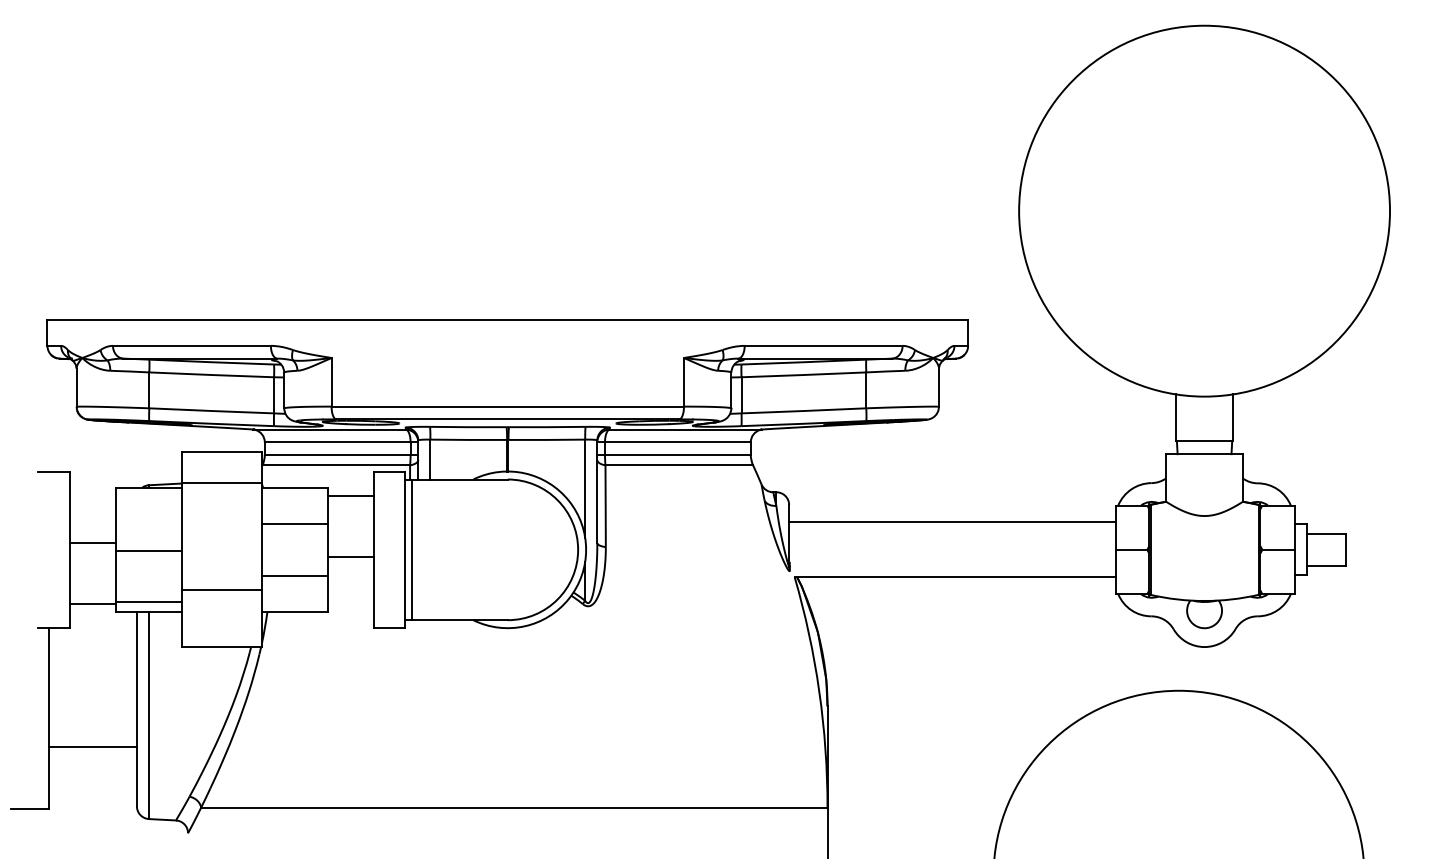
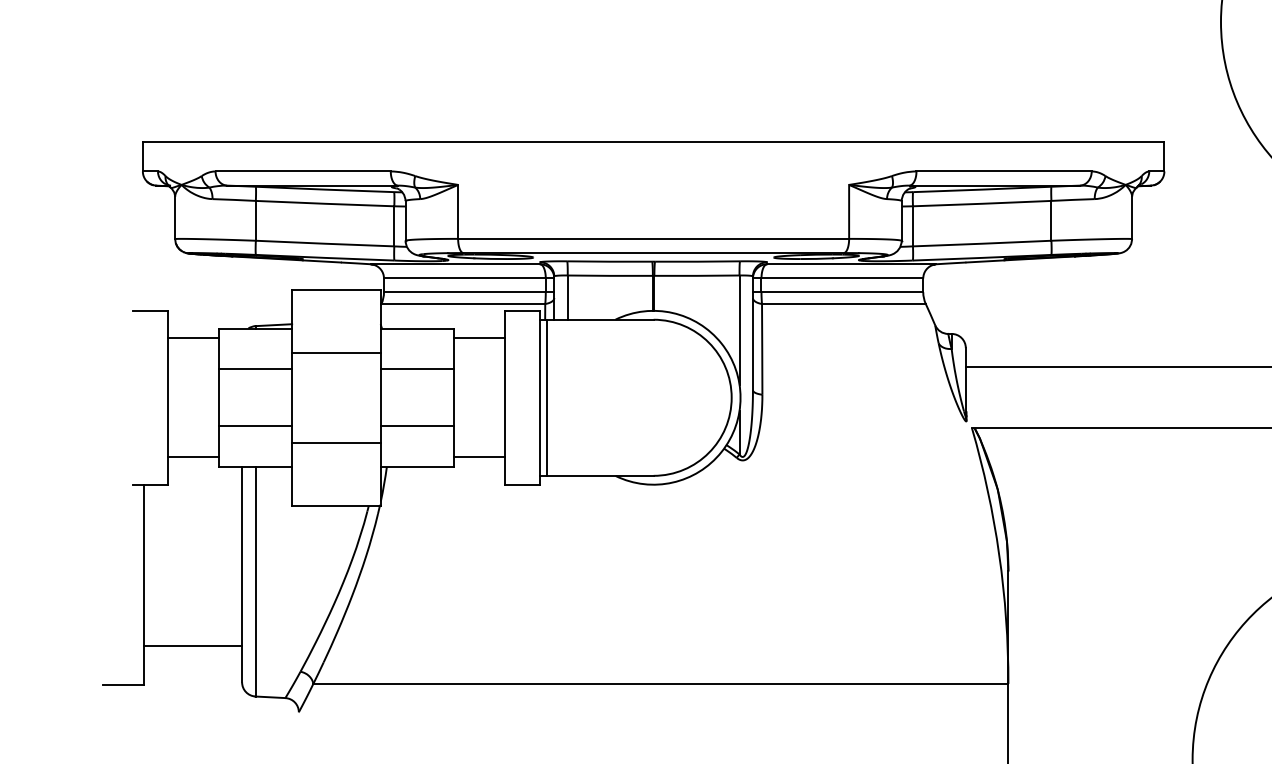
line: (221, 483) -> (335, 353), moved
line: (93, 543) -> (193, 338), moved
line: (149, 551) -> (256, 369), moved
line: (350, 556) -> (479, 457), moved
line: (149, 601) -> (256, 426), moved
line: (92, 746) -> (192, 645), moved

